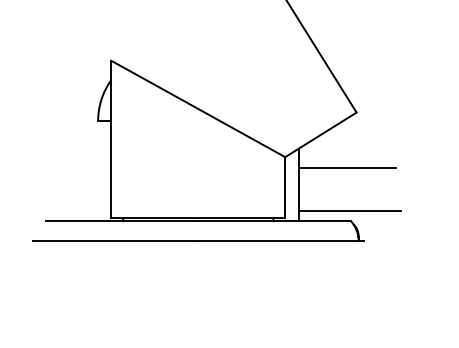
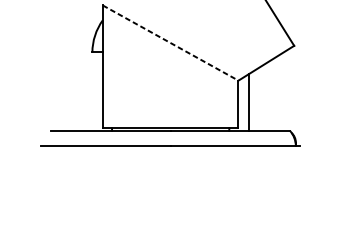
line: (198, 109) -> (170, 43), solid -> dashed
line: (347, 167) -> (287, 88), removed
line: (349, 211) -> (288, 123), removed

